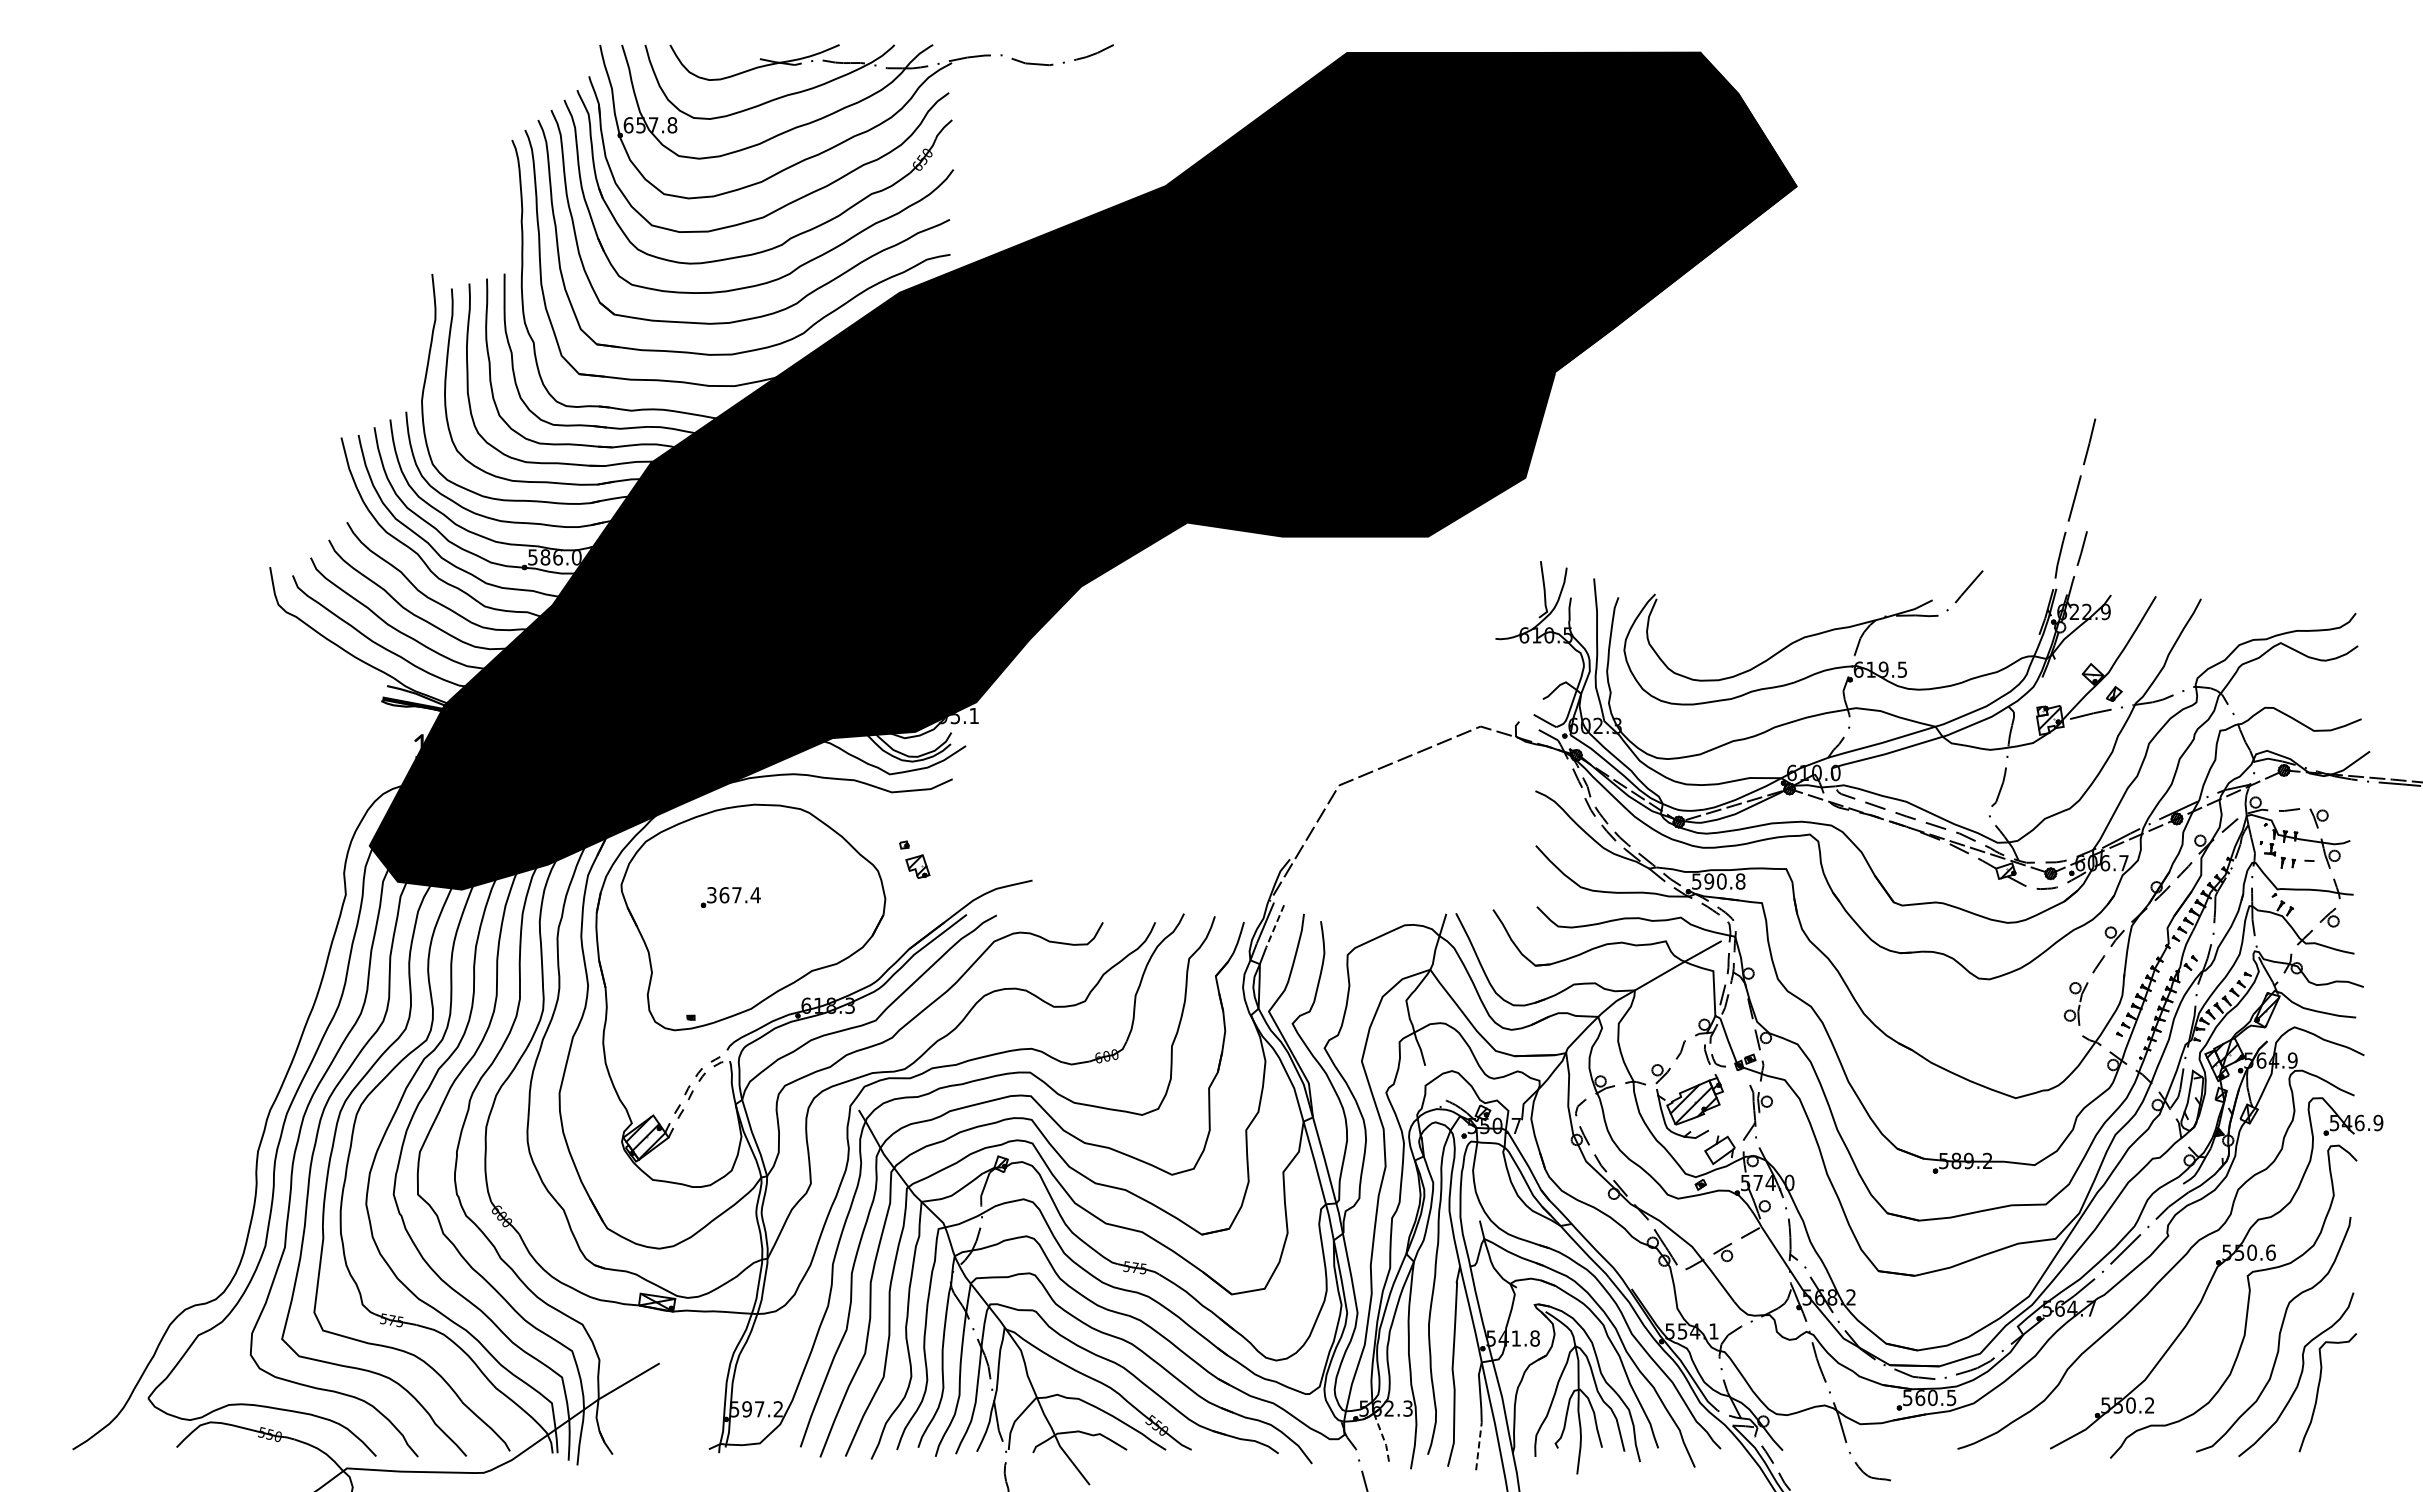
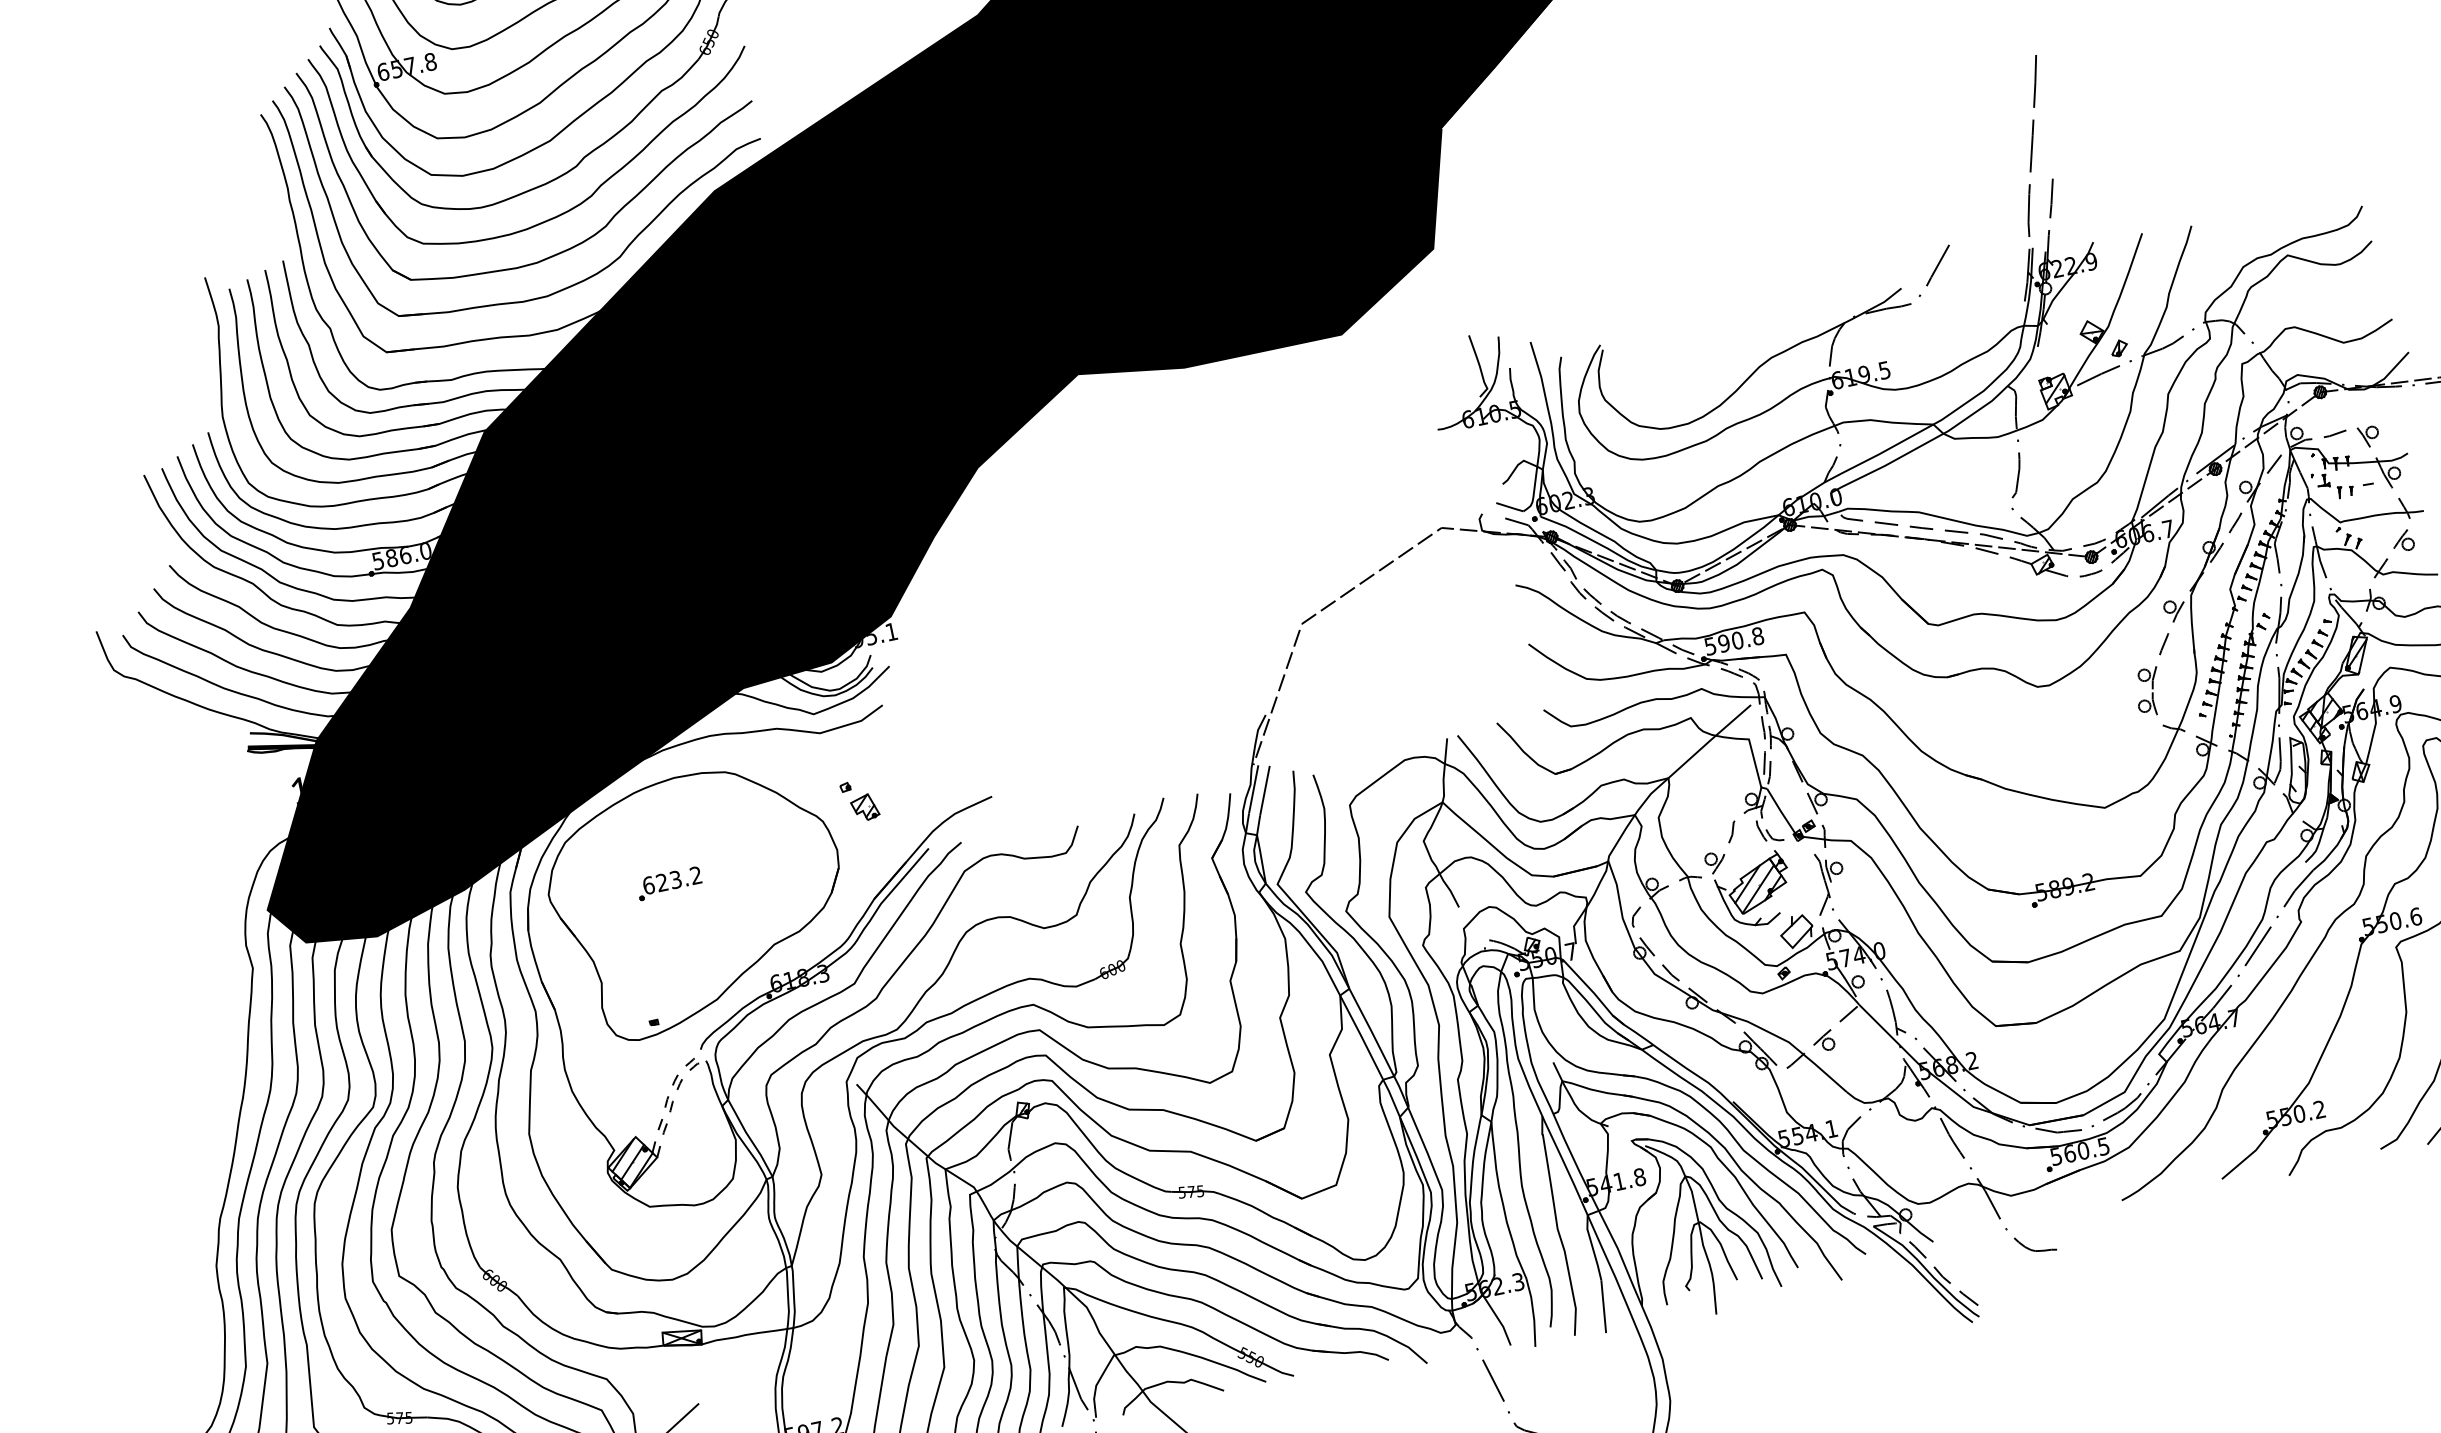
text: (733, 895) -> (672, 880), 367.4 -> 623.2
line: (1275, 926) -> (1265, 790), dashed -> solid
line: (1383, 1439) -> (1498, 1320), dashed -> solid
line: (1478, 1446) -> (1603, 1306), dashed -> solid

